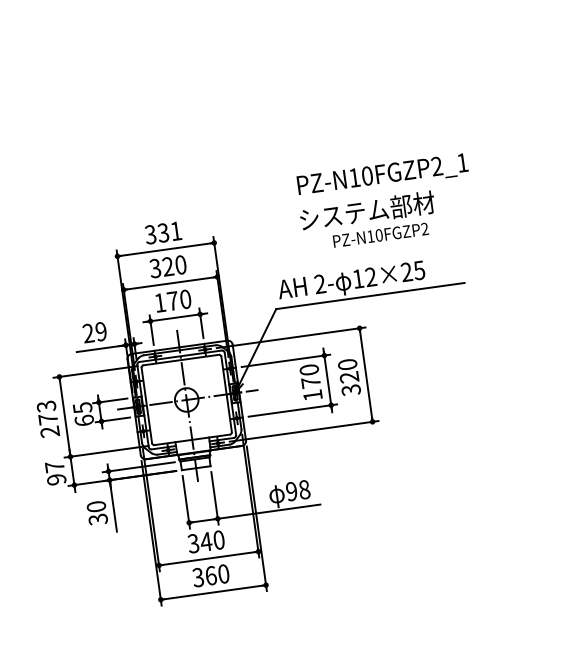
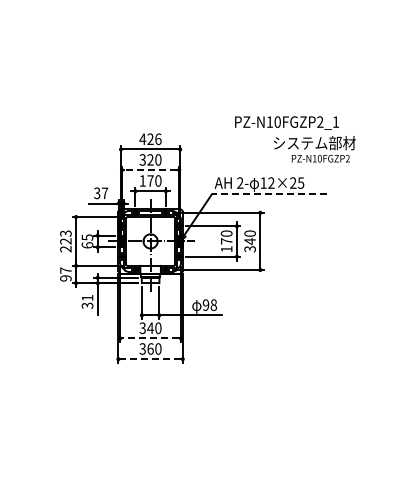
text: (368, 221) -> (314, 149), moved
text: (163, 233) -> (150, 139), 331 -> 426
line: (170, 284) -> (150, 170), solid -> dashed
line: (370, 296) -> (269, 194), solid -> dashed
text: (95, 332) -> (101, 193), 29 -> 37
text: (348, 377) -> (249, 241), 320 -> 340
text: (47, 419) -> (65, 241), 273 -> 223
text: (96, 505) -> (87, 297), 30 -> 31
line: (208, 558) -> (150, 338), solid -> dashed
line: (213, 592) -> (150, 359), solid -> dashed

